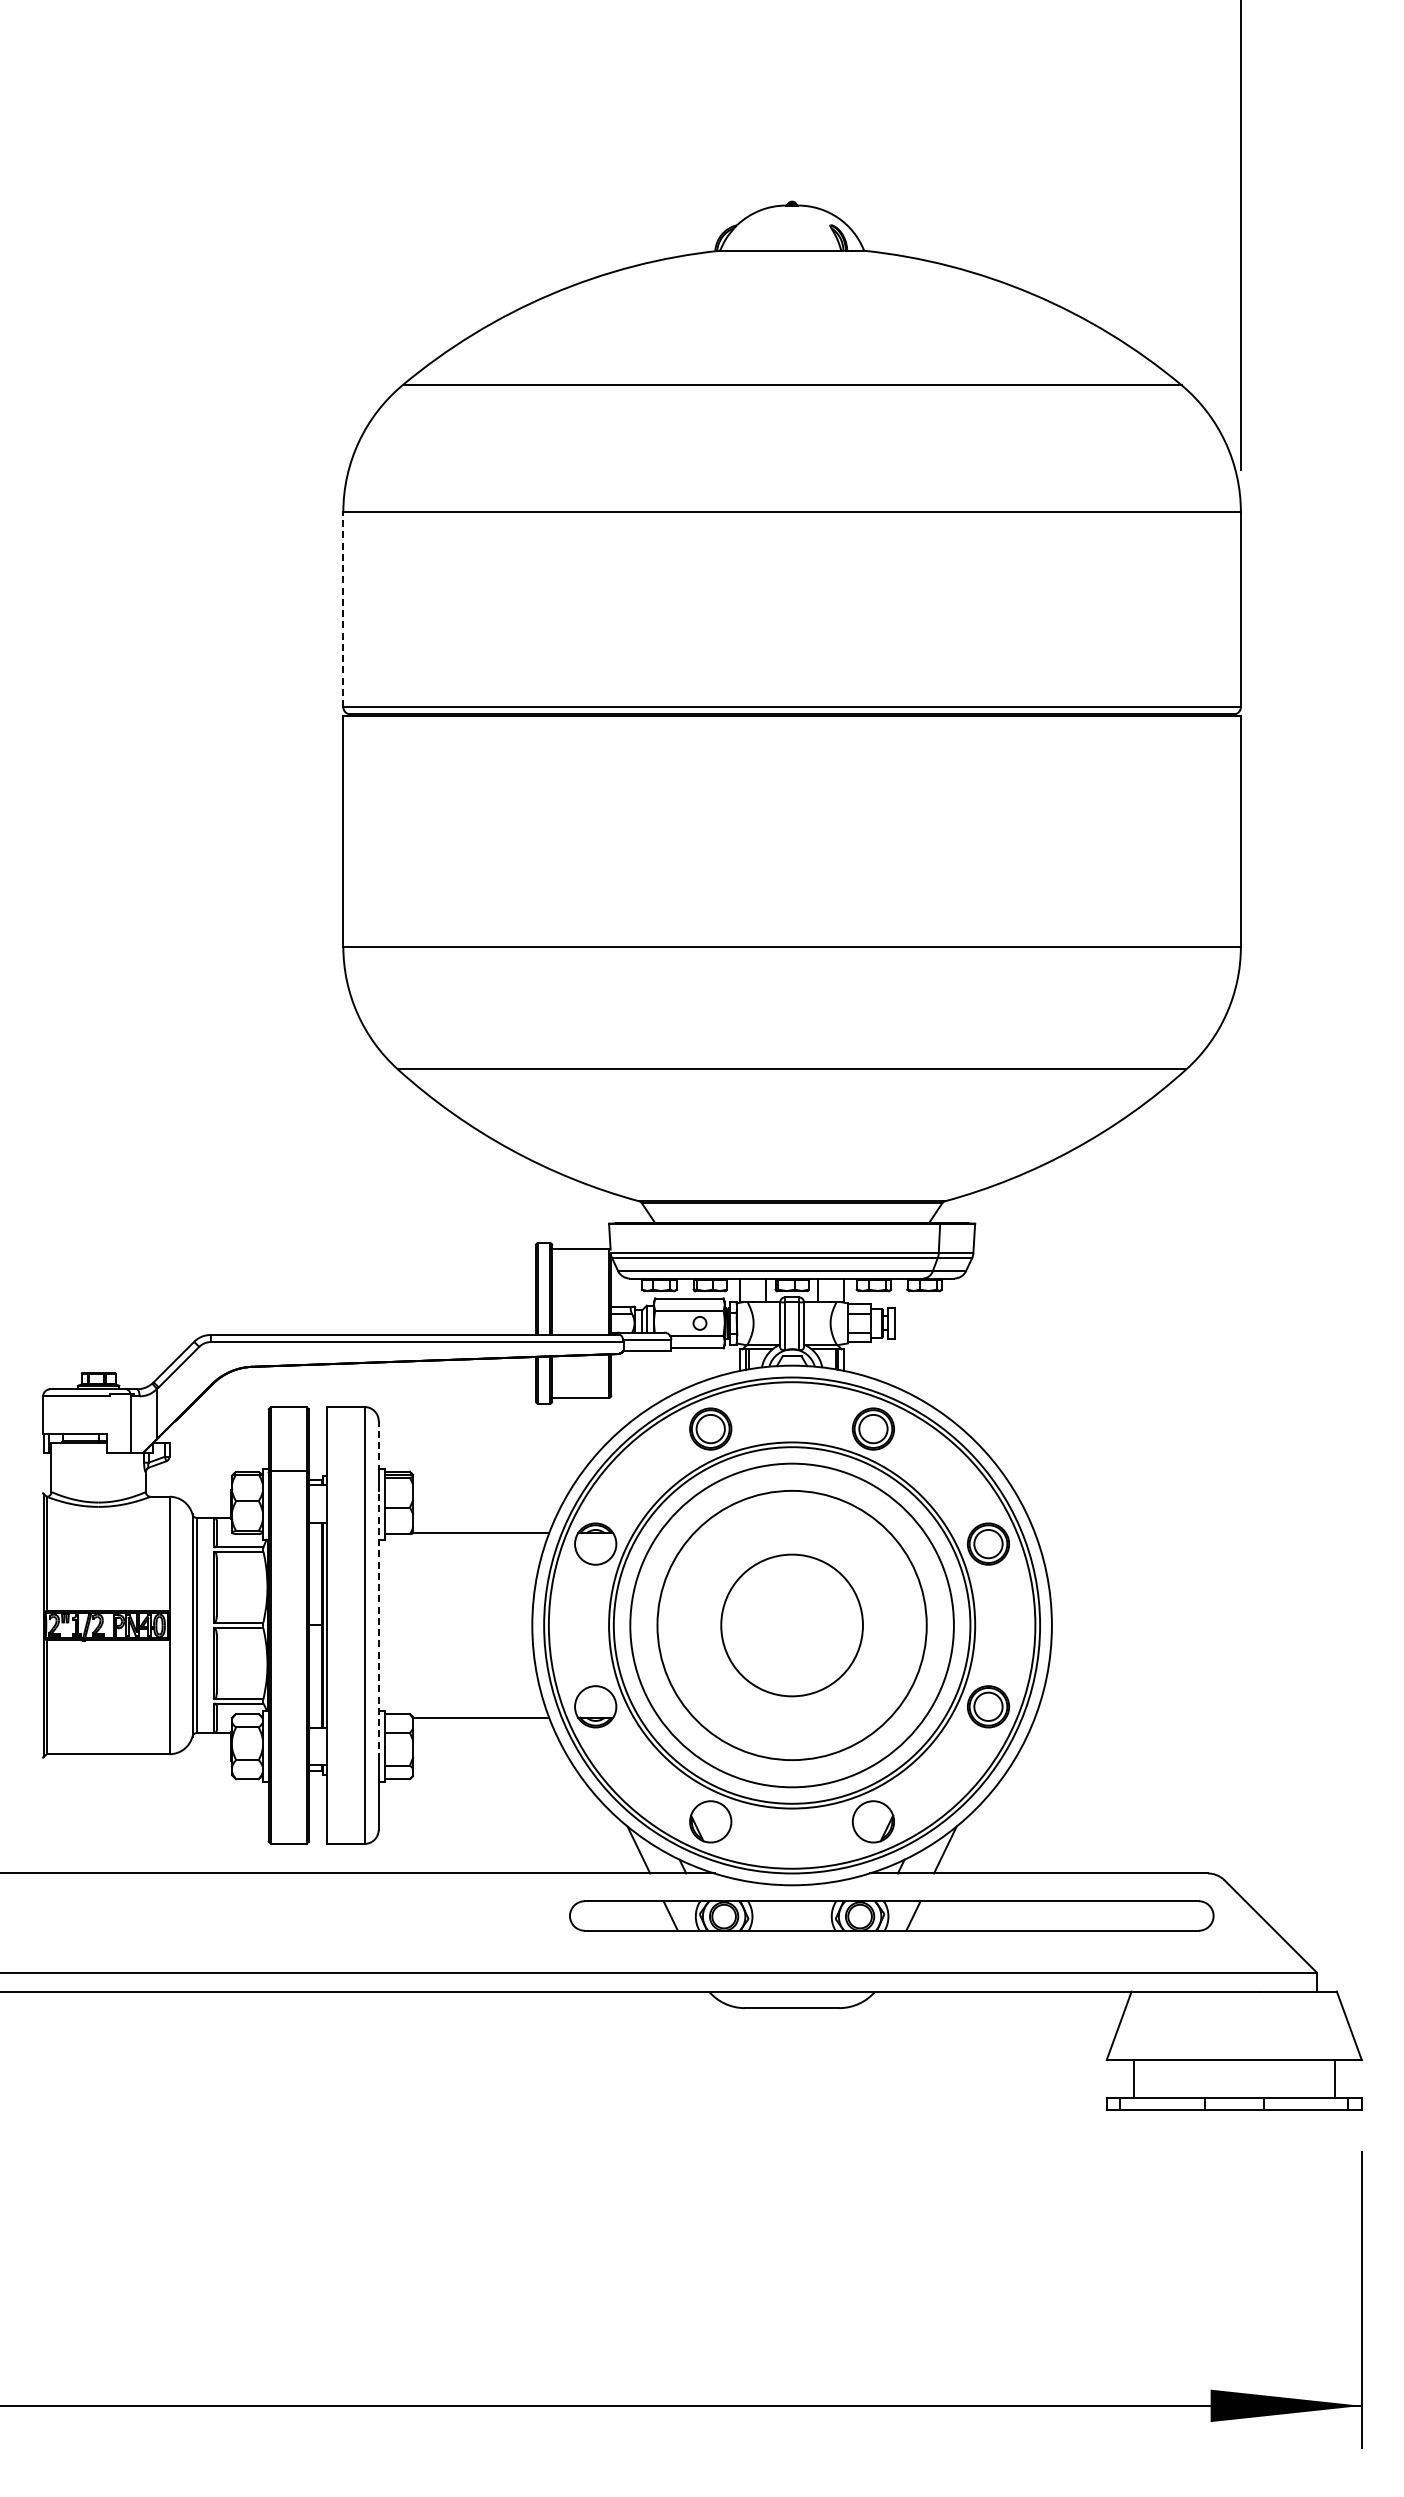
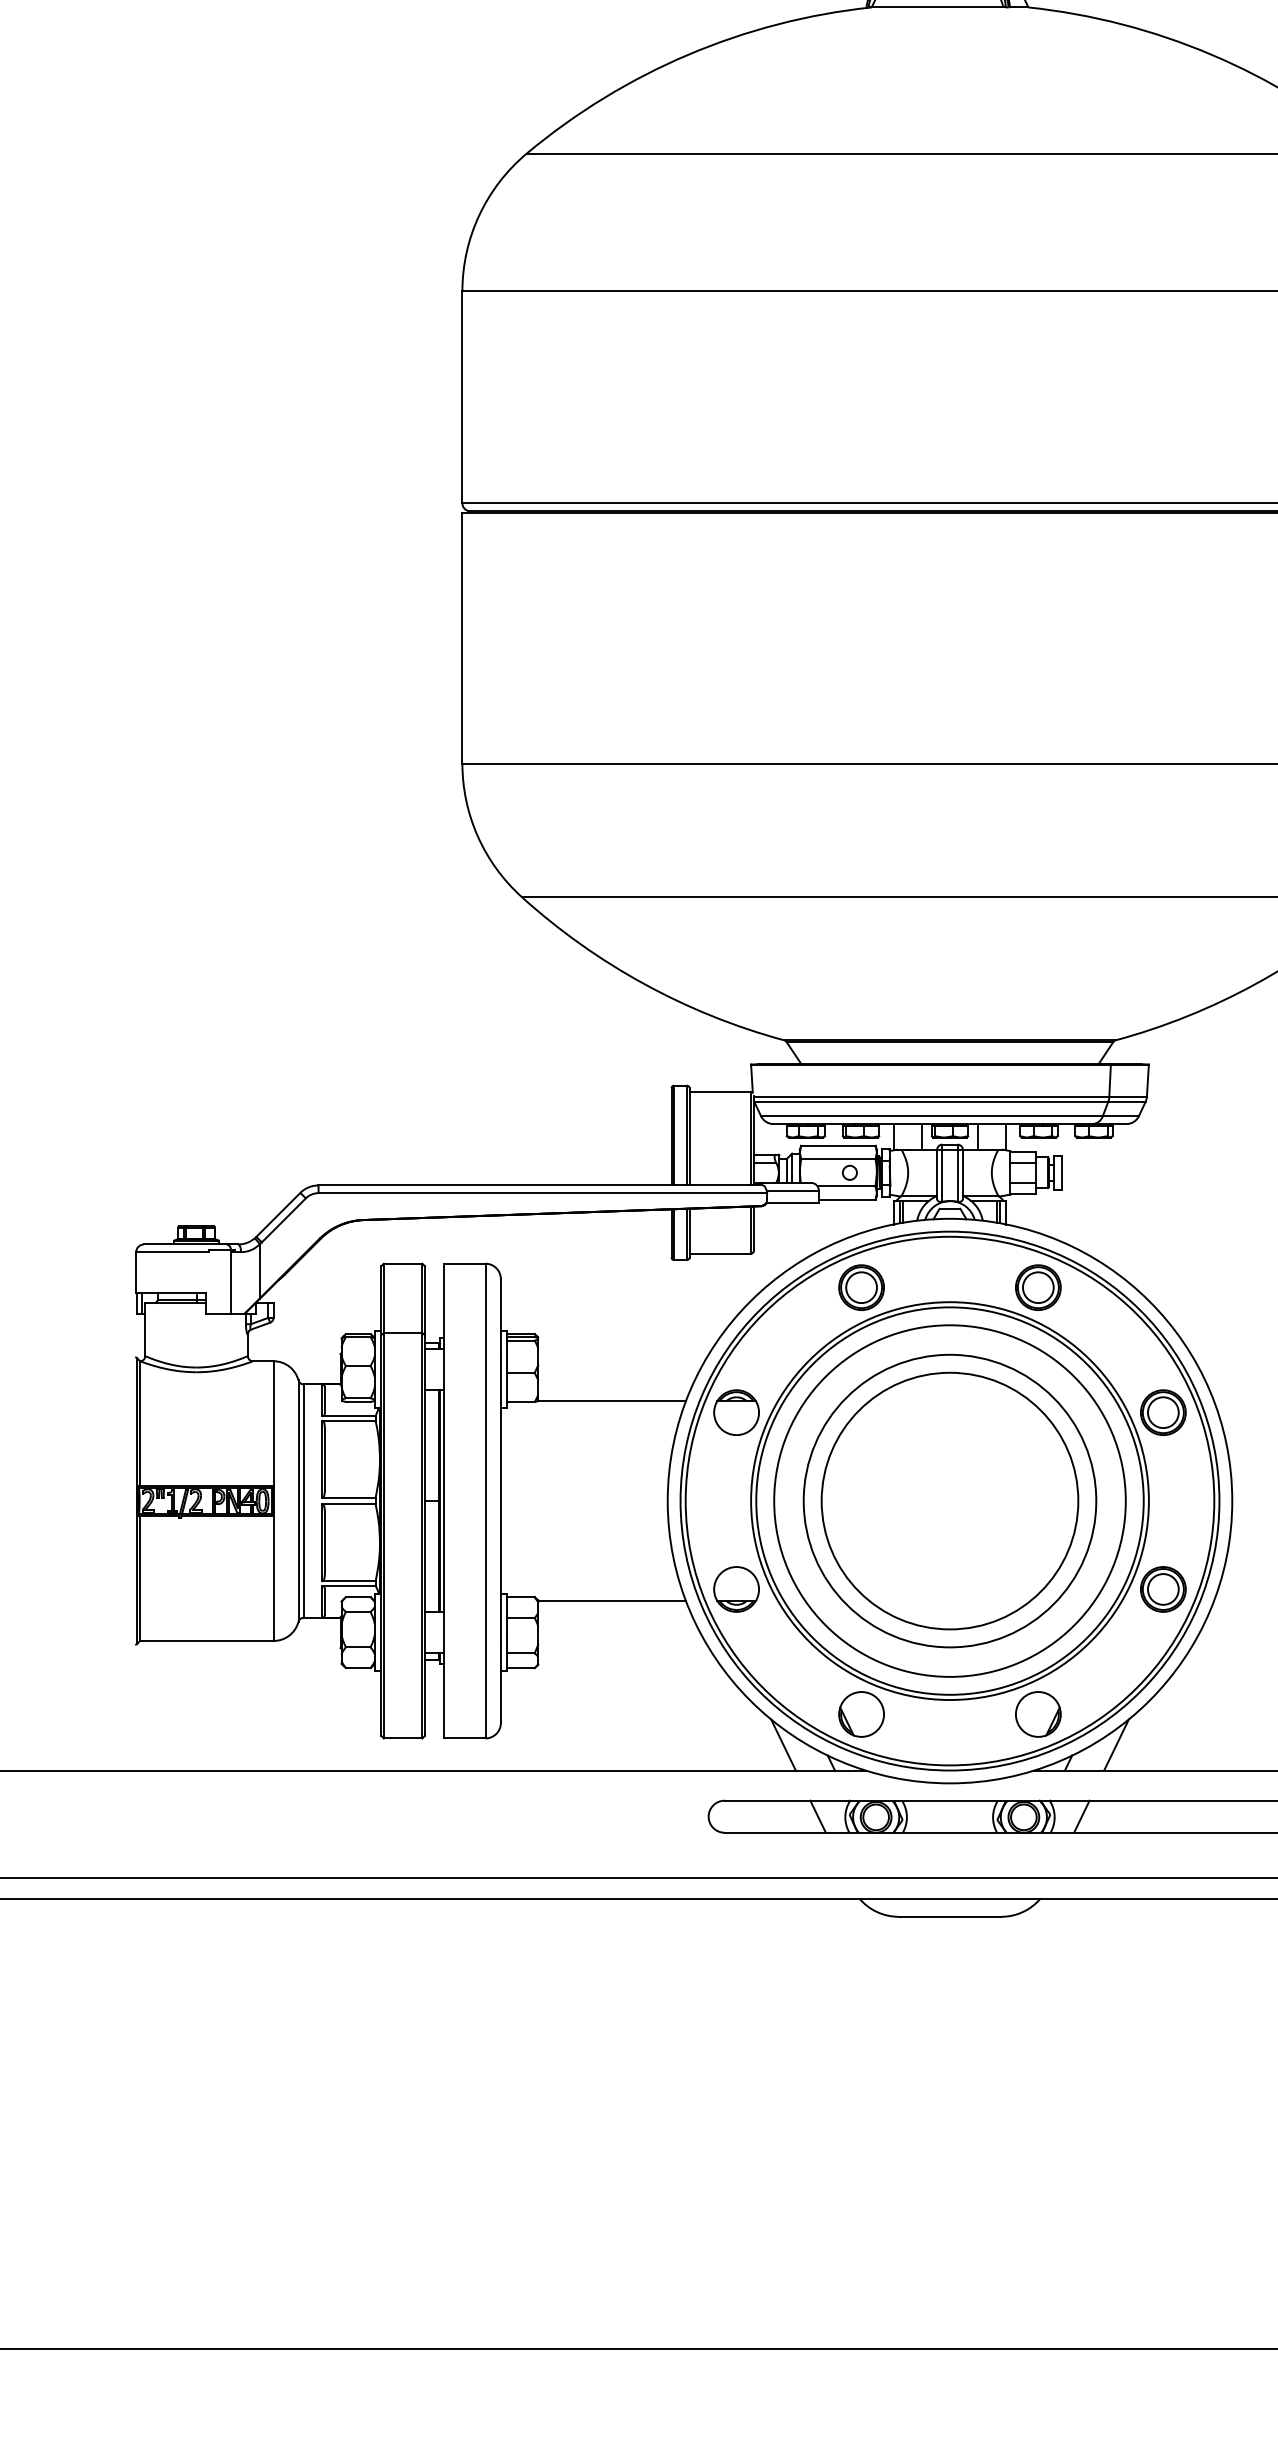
line: (343, 609) -> (462, 397), dashed -> solid
line: (378, 1445) -> (500, 1305), dashed -> solid
line: (378, 1625) -> (500, 1501), dashed -> solid
circle: (792, 1625) -> (950, 1501), size x1.67

